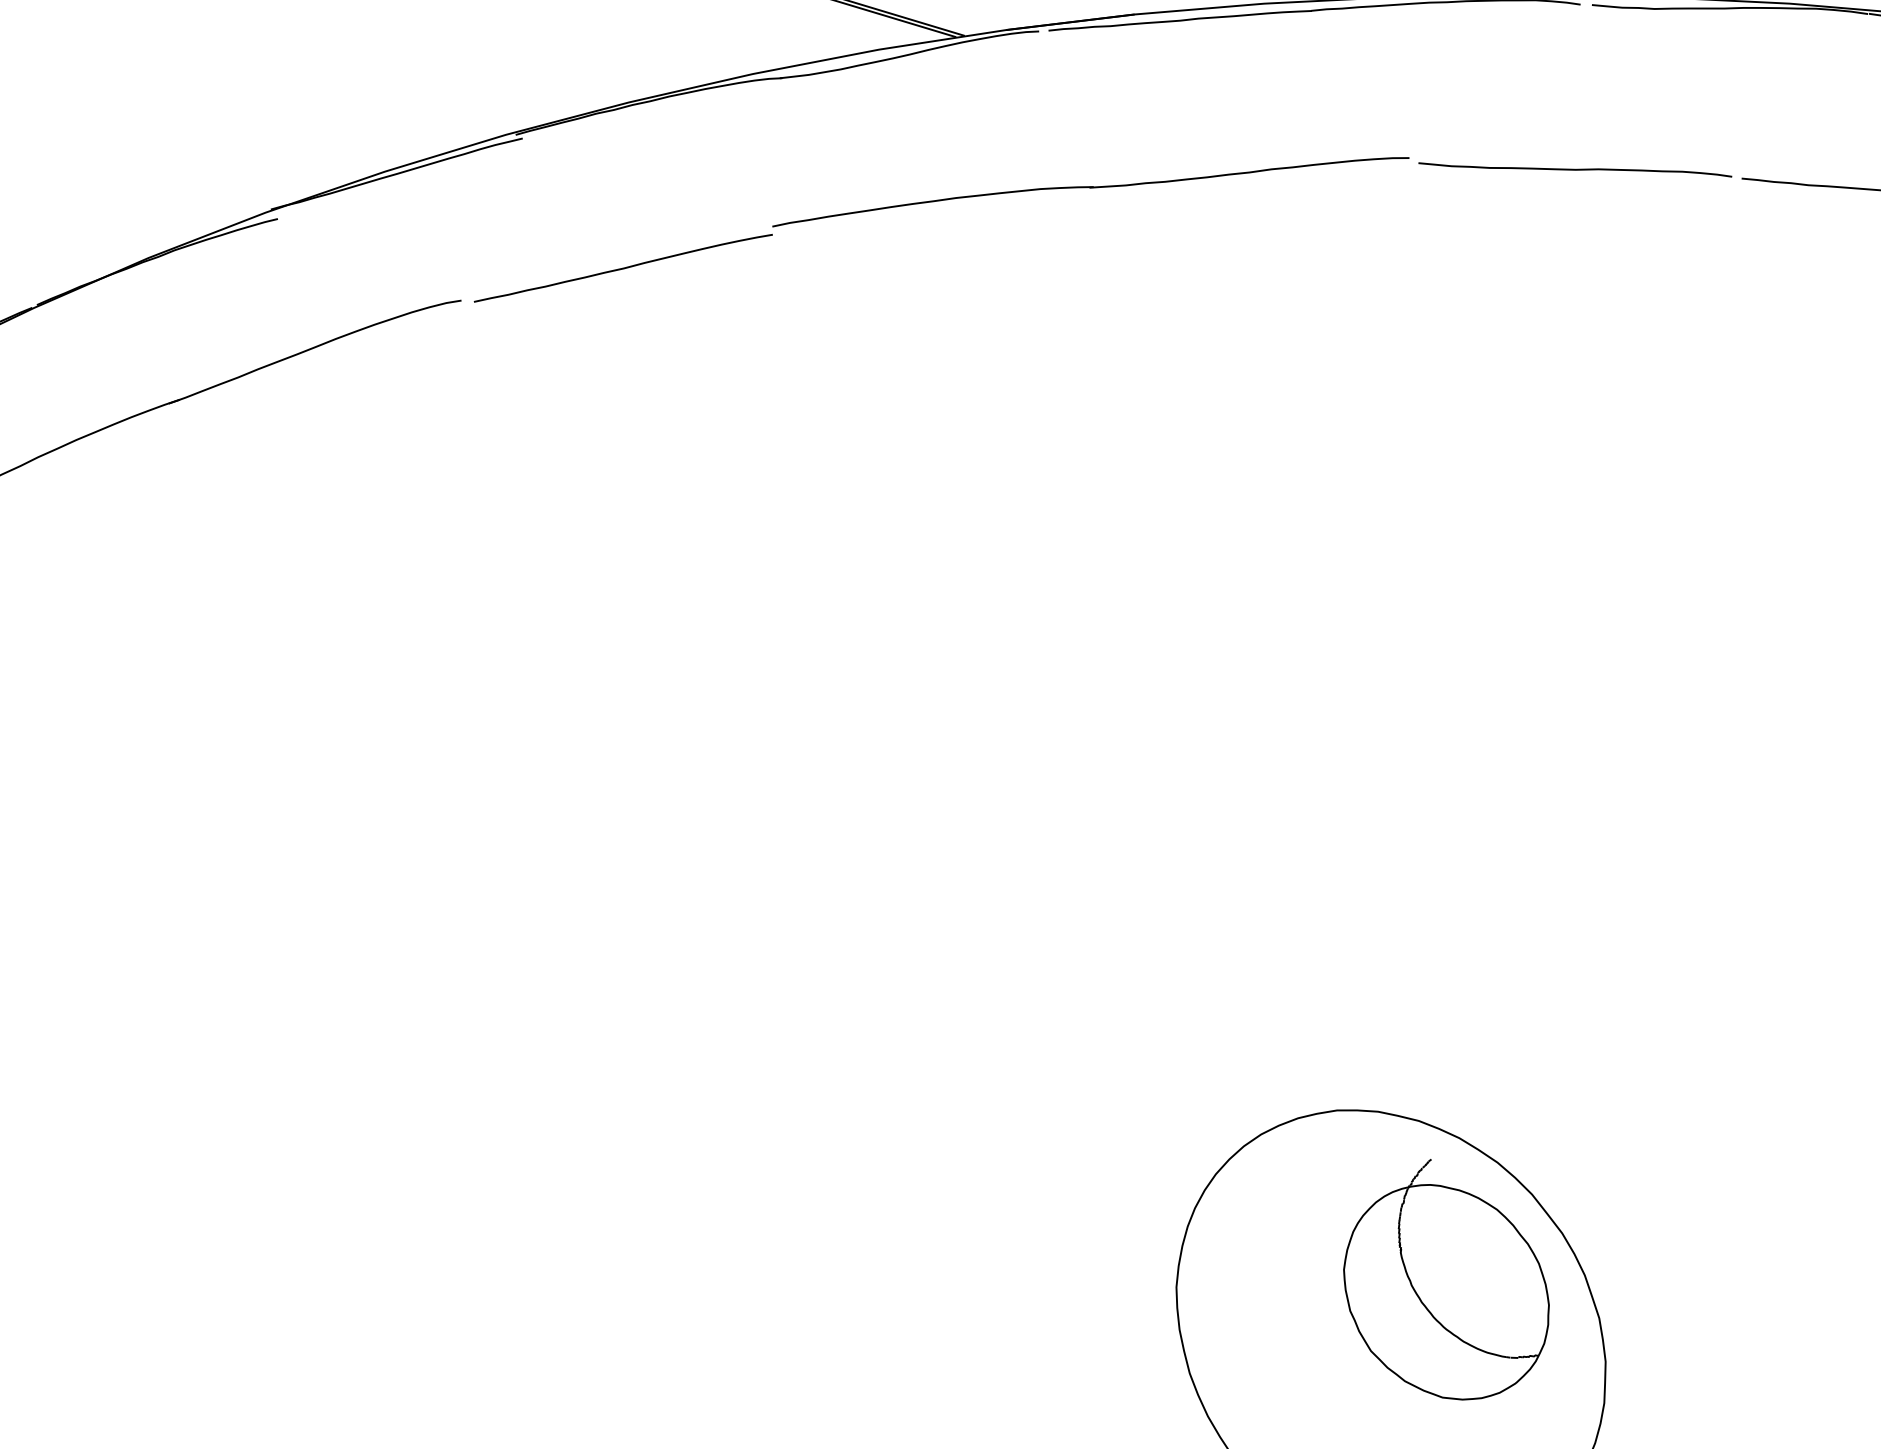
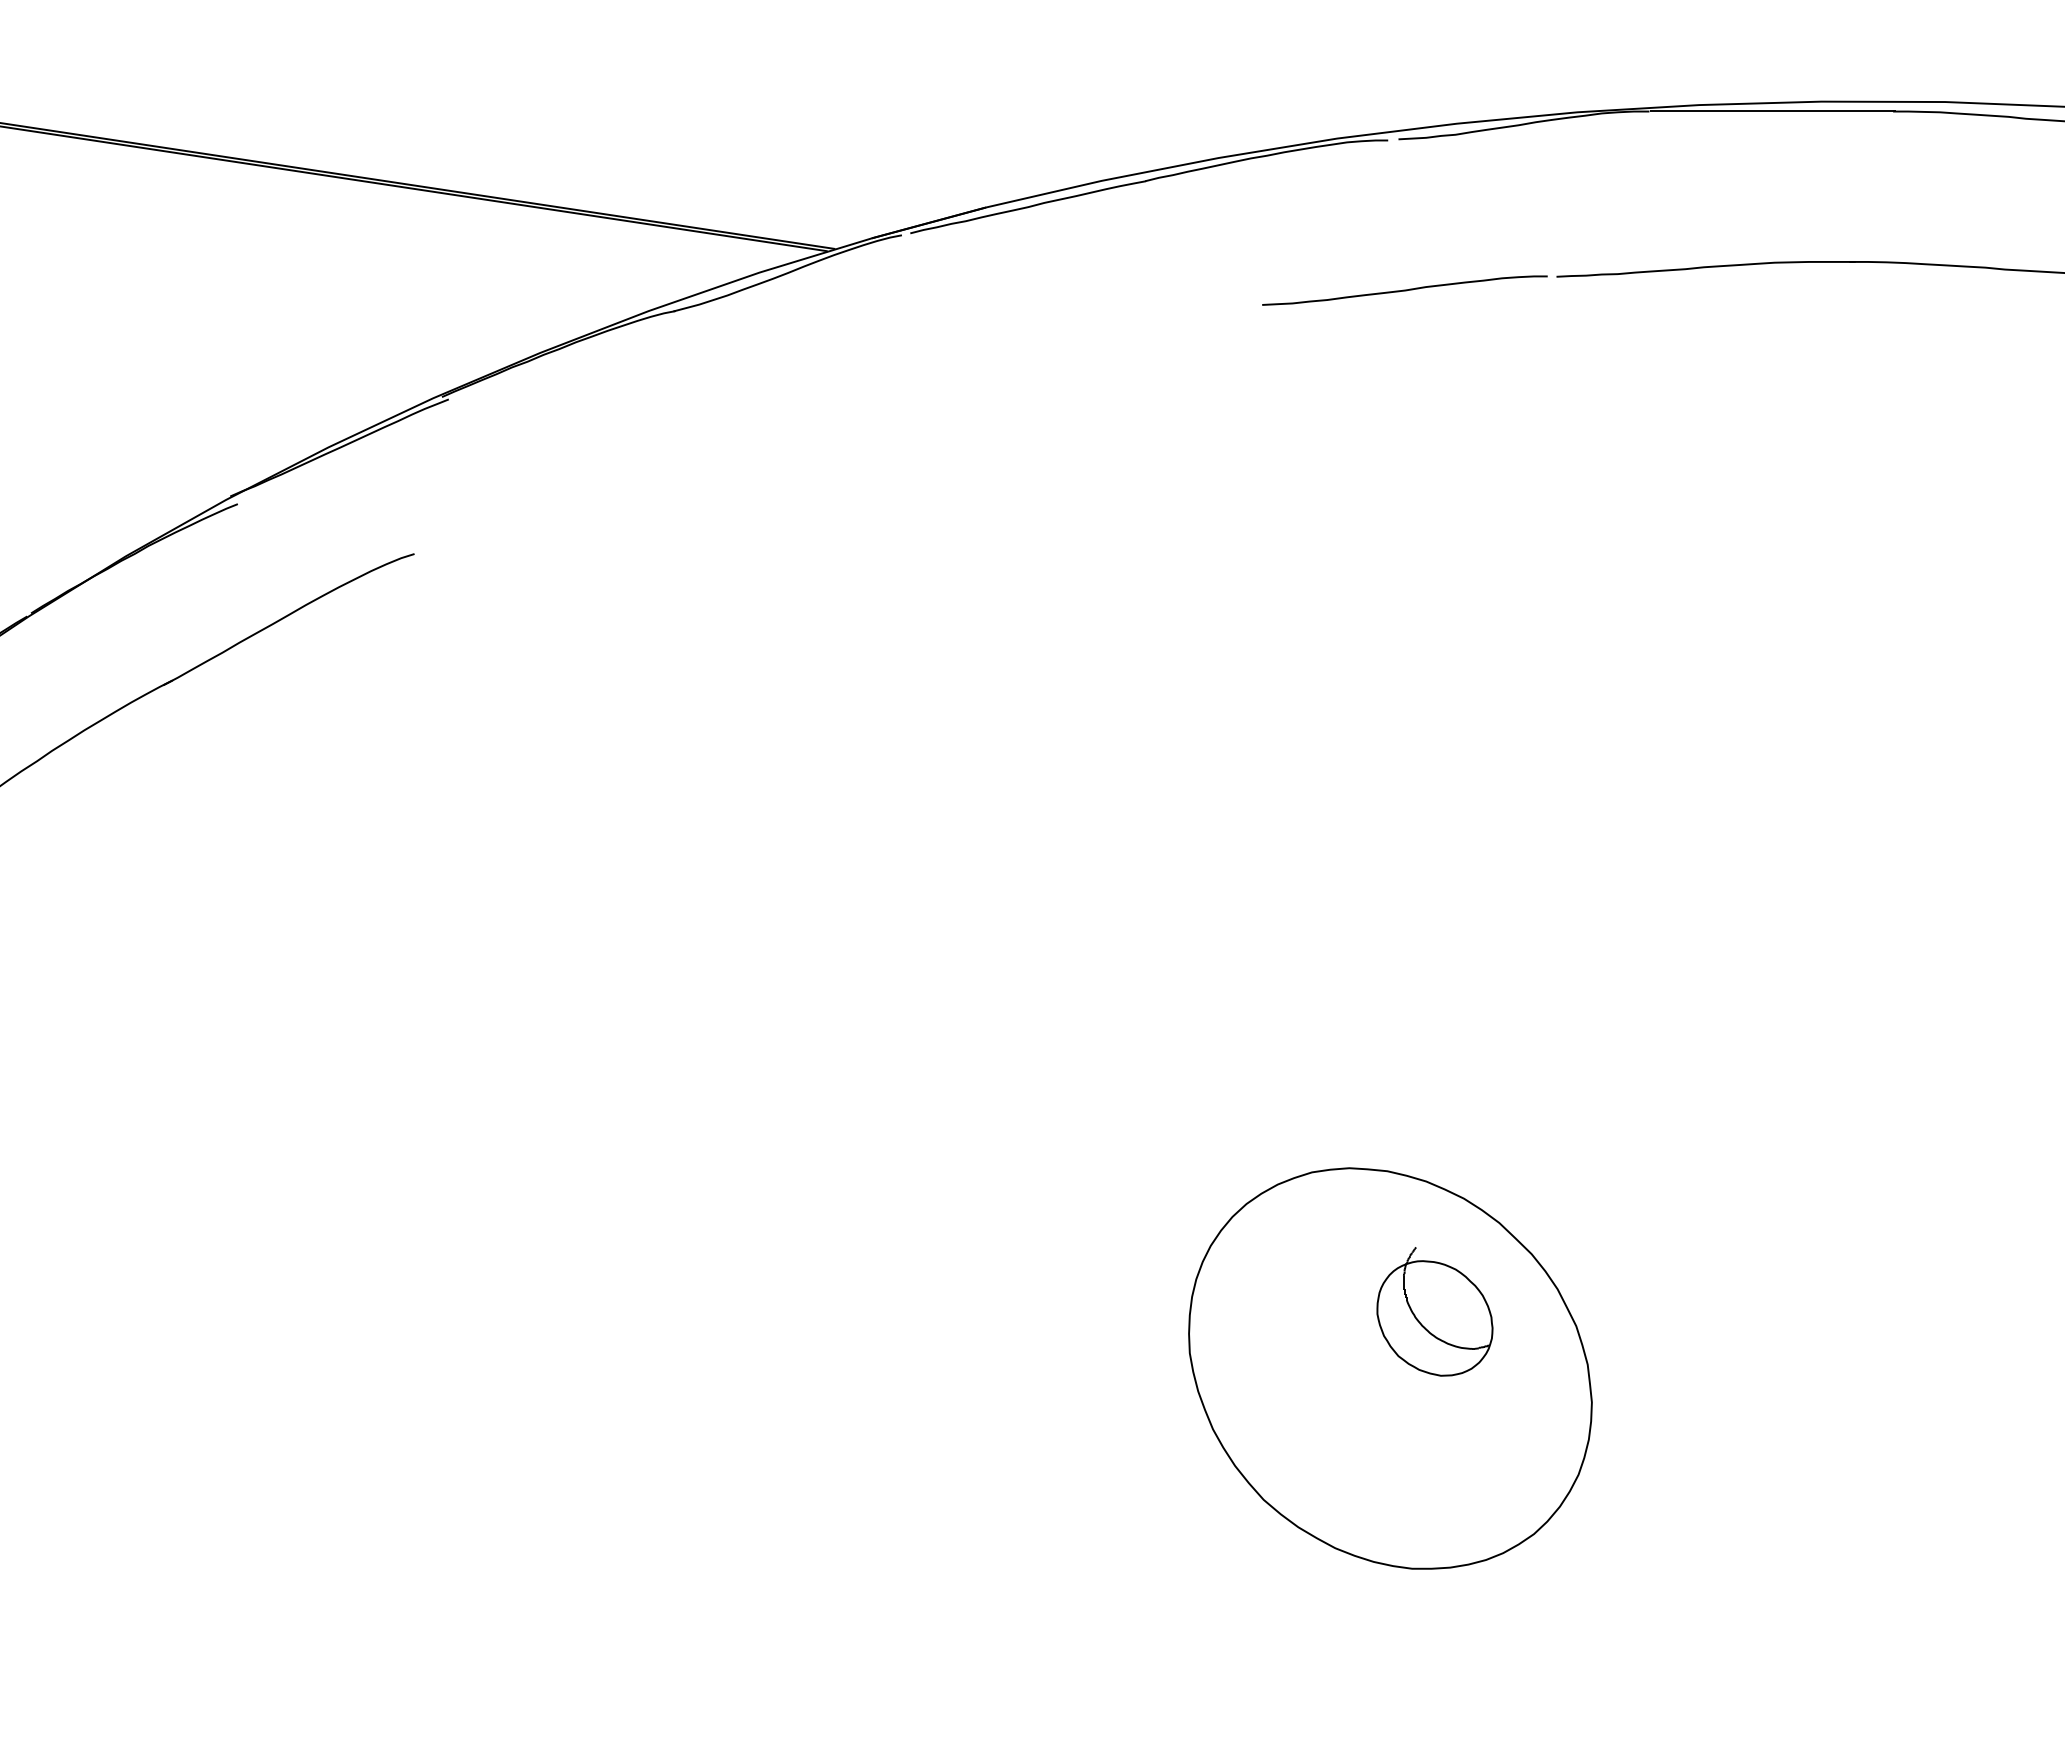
part: (938, 201) -> (833, 402), removed
part: (1448, 1280) -> (1434, 1311), size x0.6

